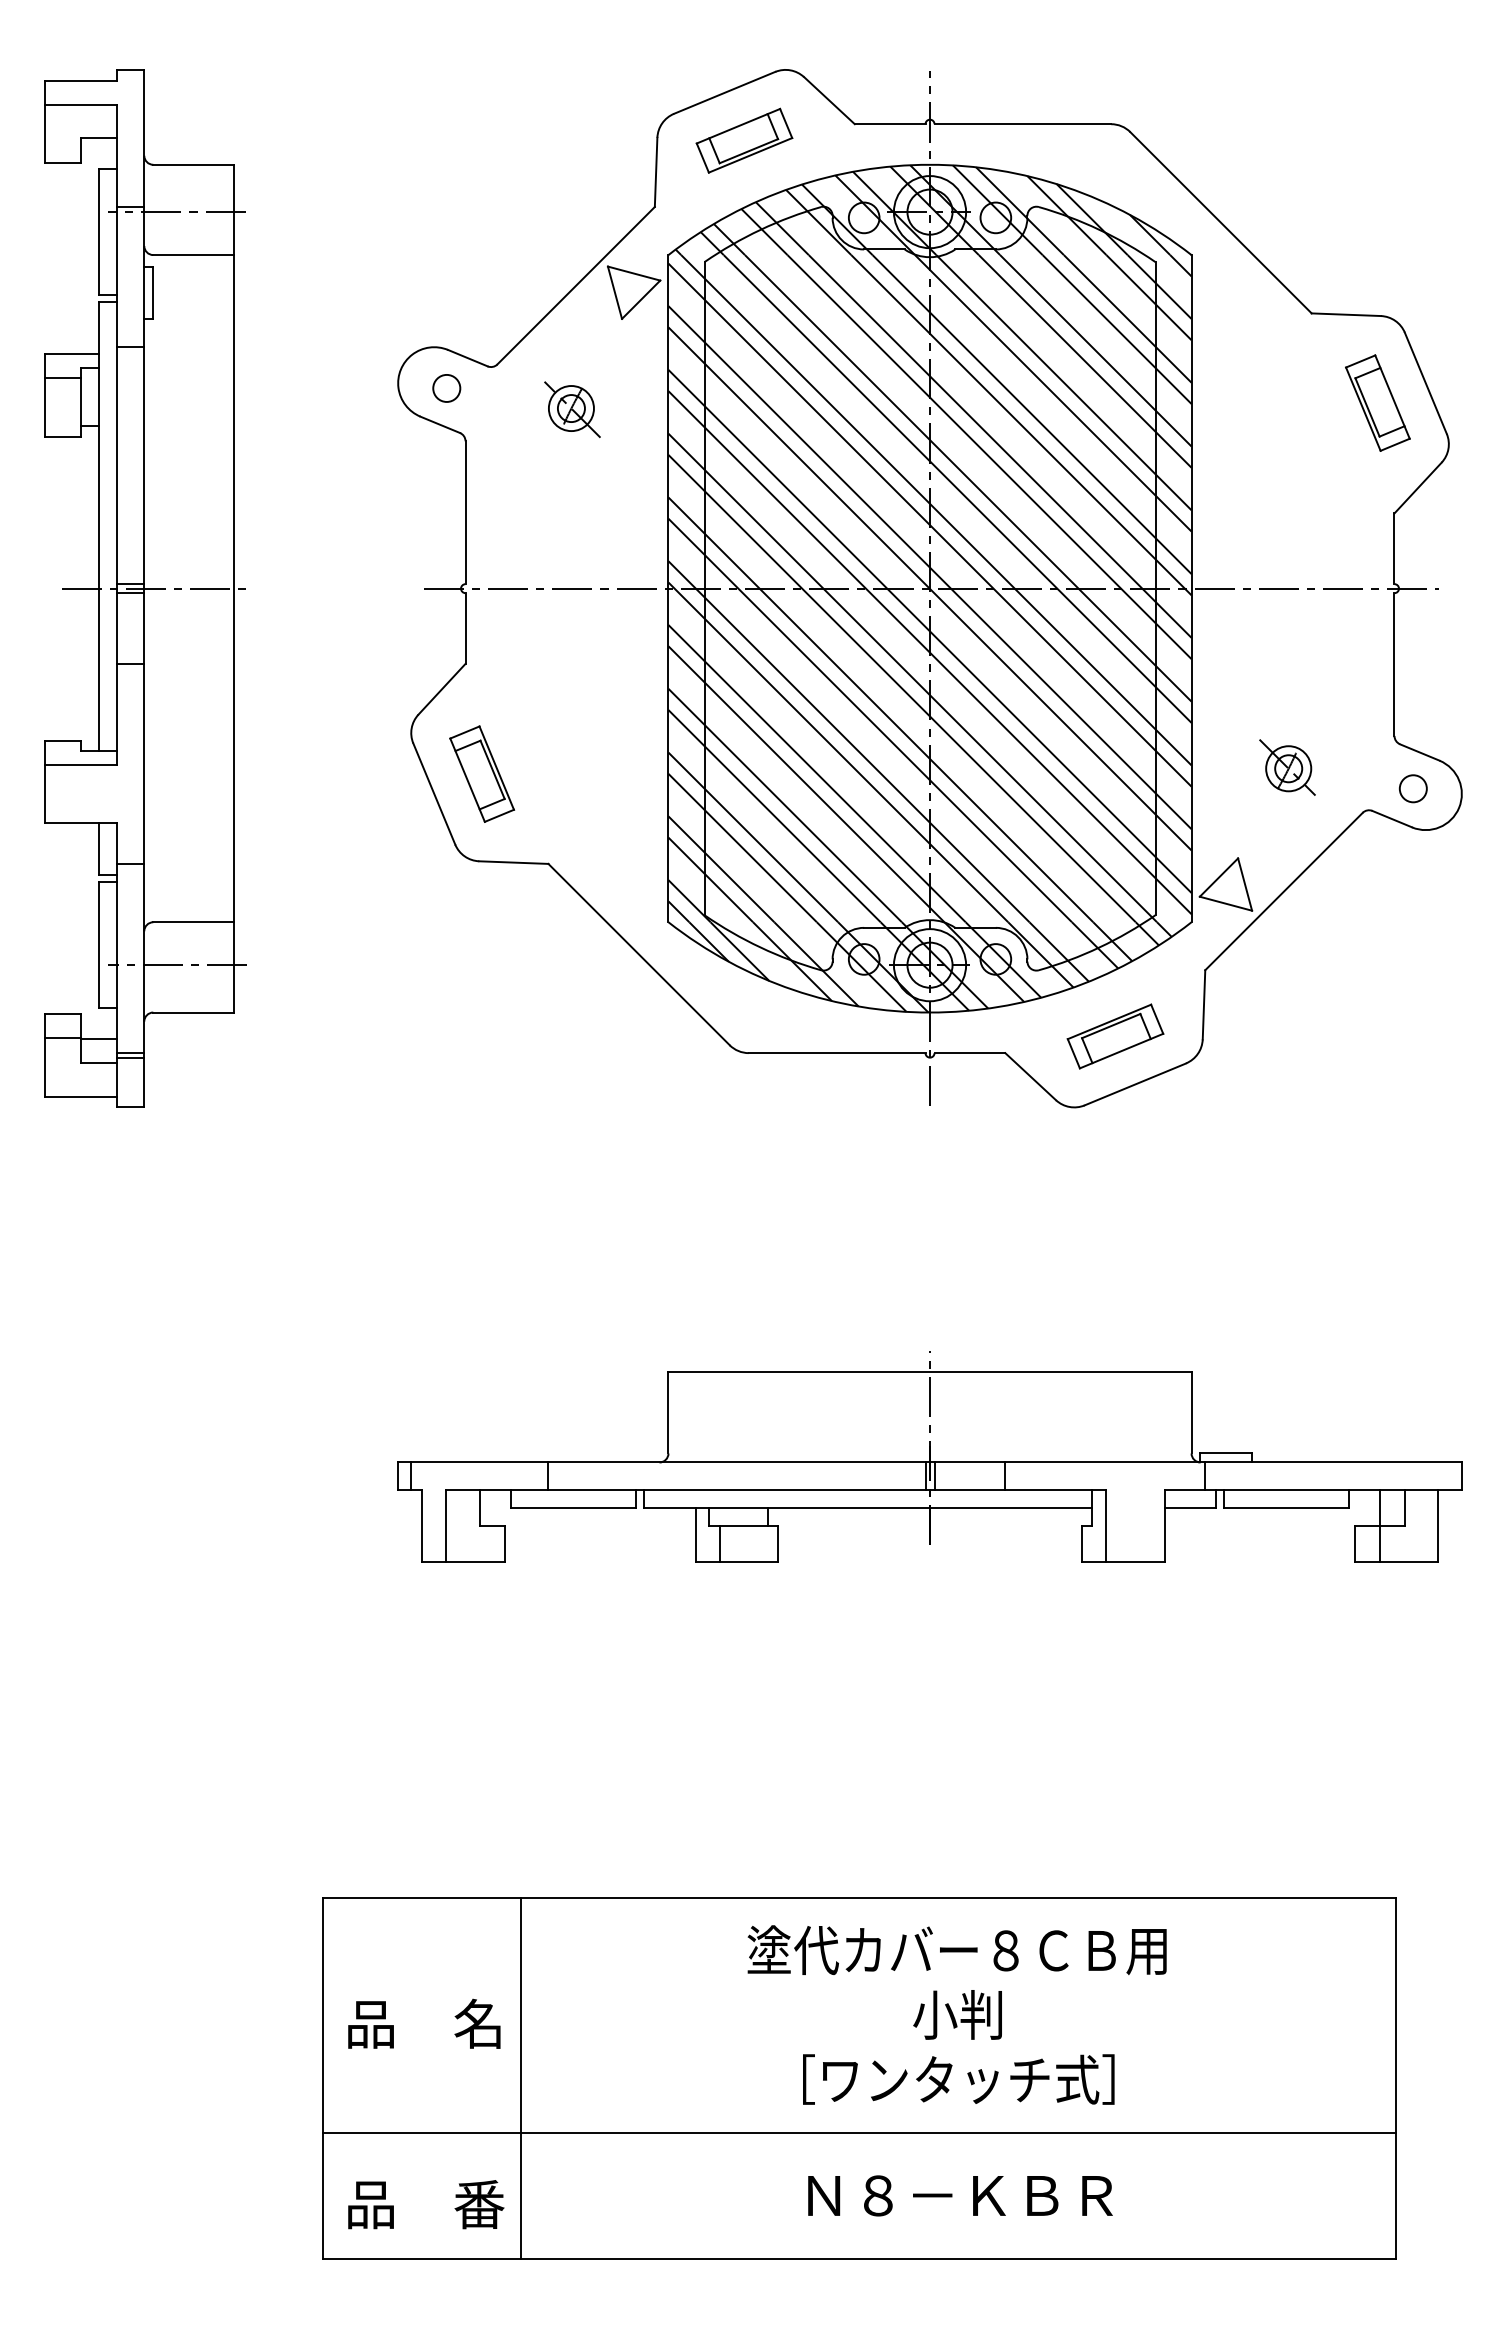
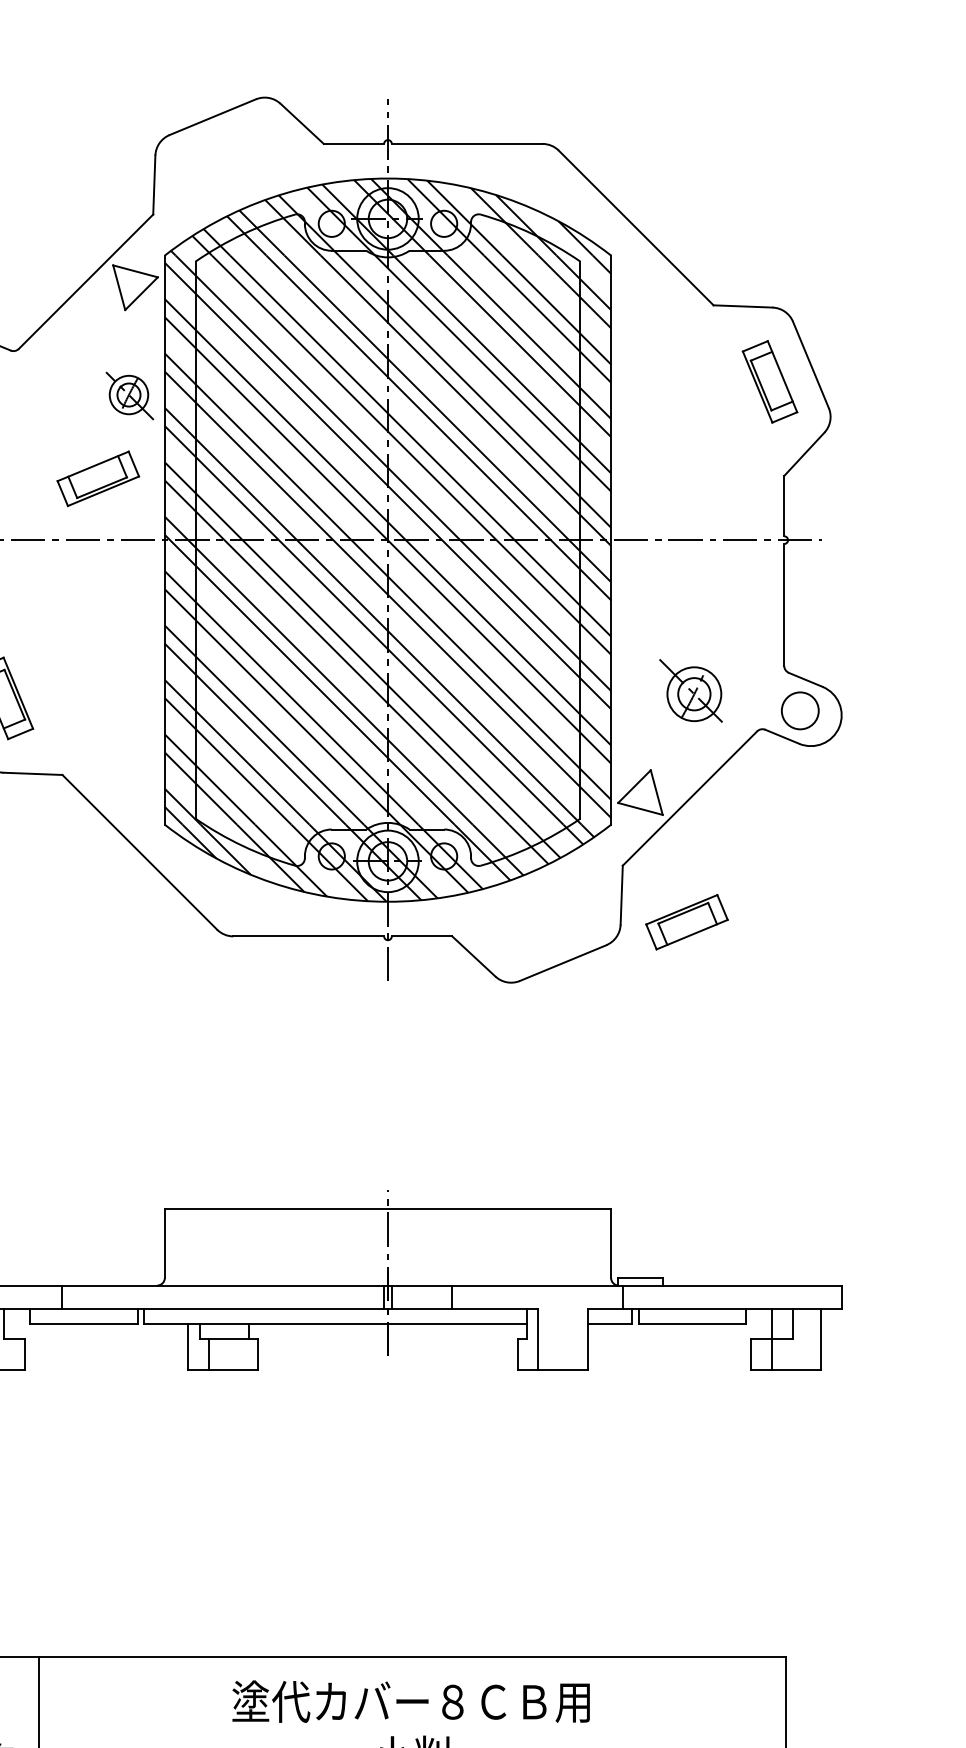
part: (744, 140) -> (98, 478), moved
part: (572, 409) -> (129, 395), moved
part: (1287, 767) -> (692, 692), size x1.4
circle: (1412, 788) -> (799, 710), size x1.6
part: (1115, 1036) -> (686, 922), moved

